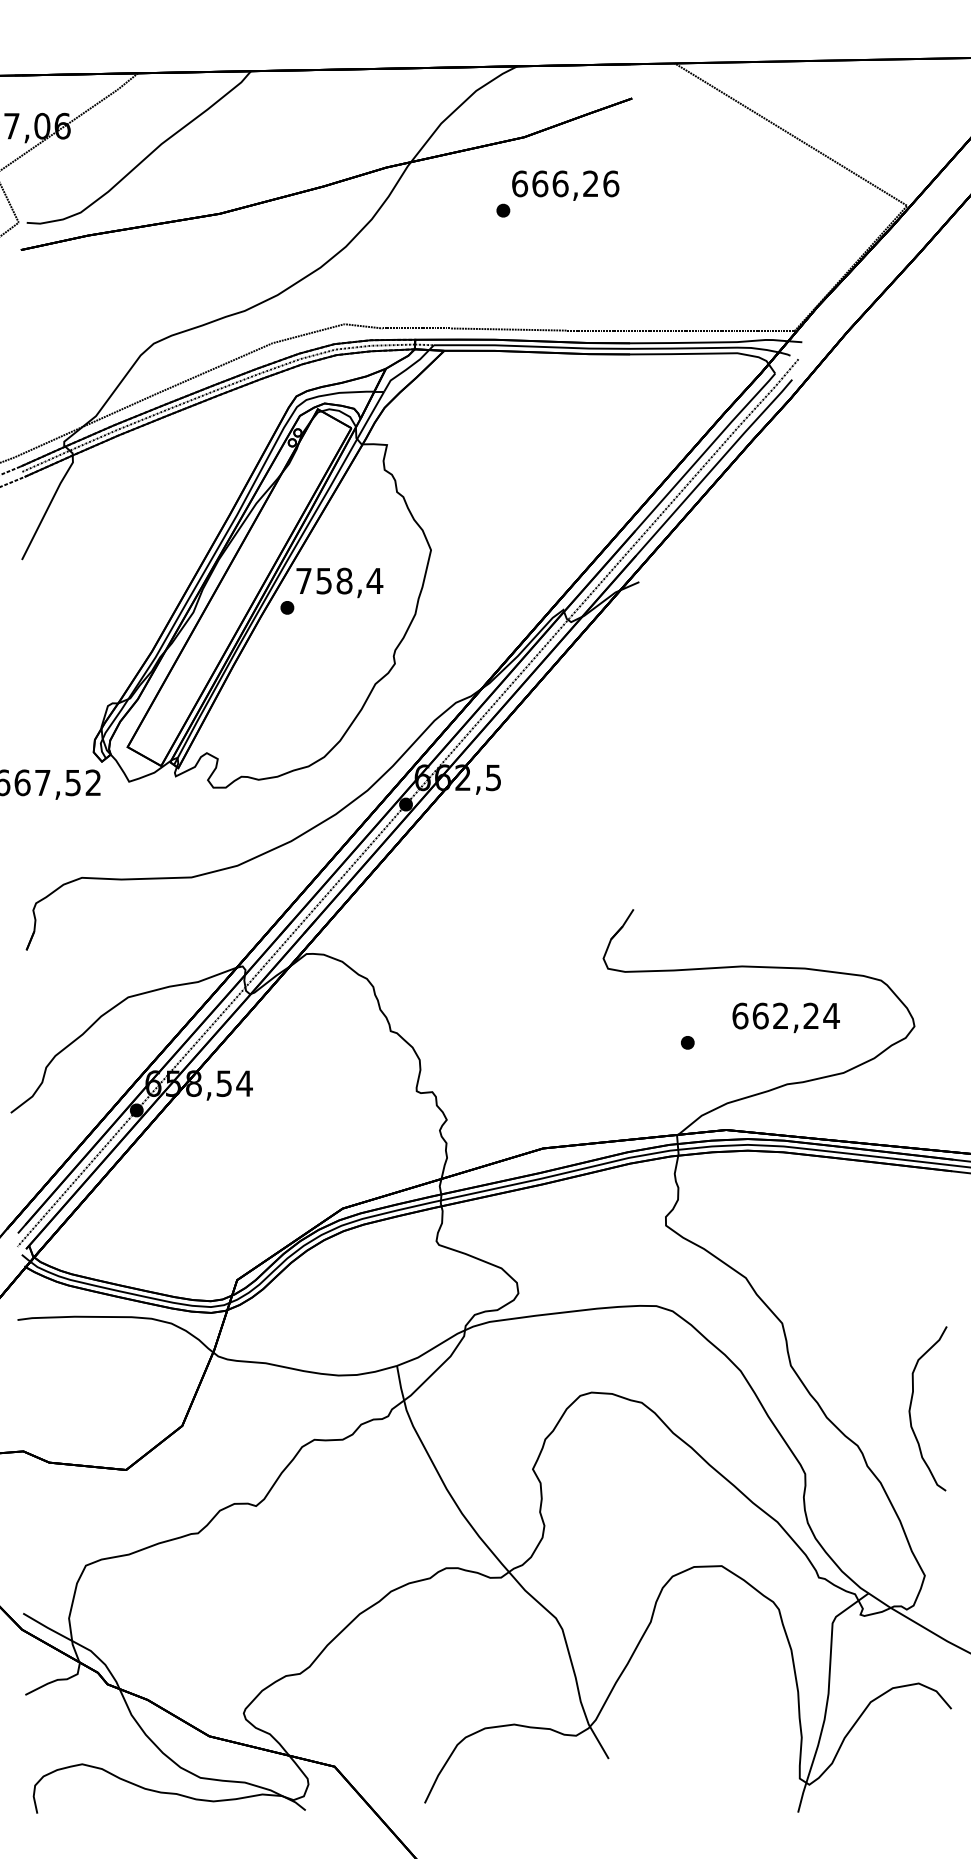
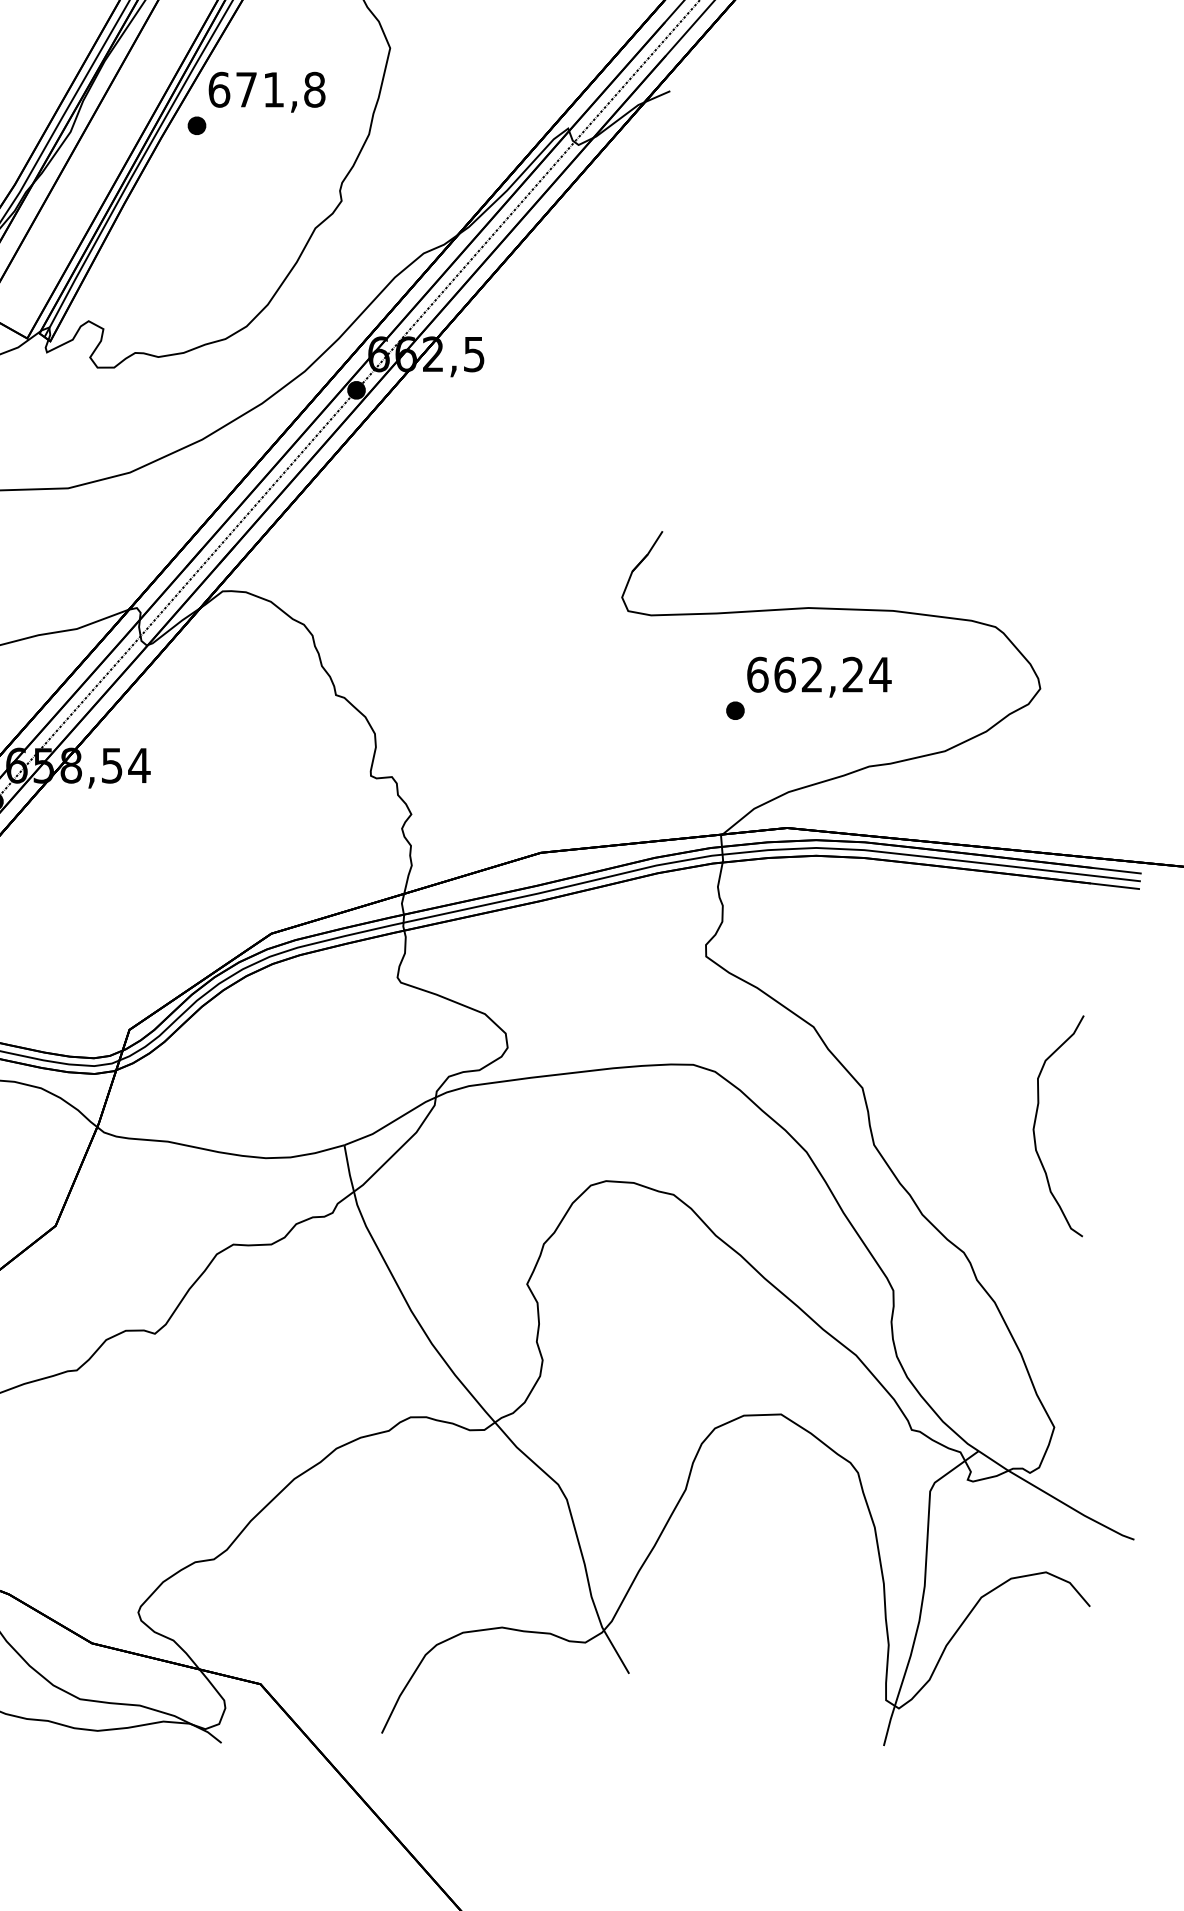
text: (339, 580) -> (267, 89), 758,4 -> 671,8
text: (785, 1017) -> (818, 676), moved
curve: (911, 1406) -> (1036, 1123), moved

